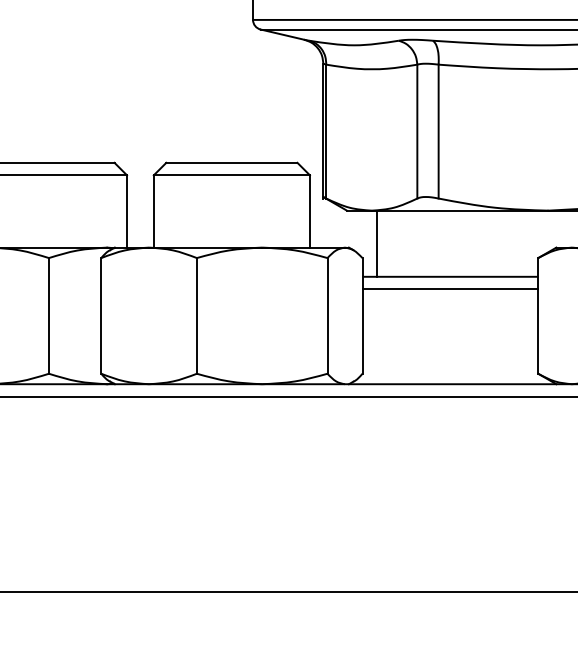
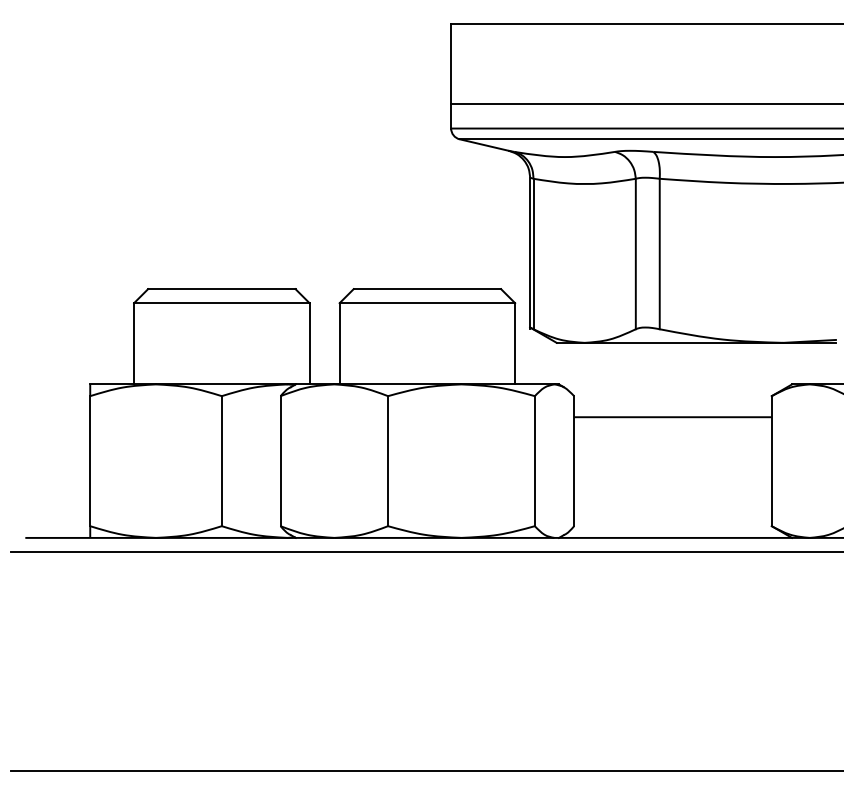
line: (377, 243) -> (590, 379), removed
line: (449, 289) -> (672, 431), removed

